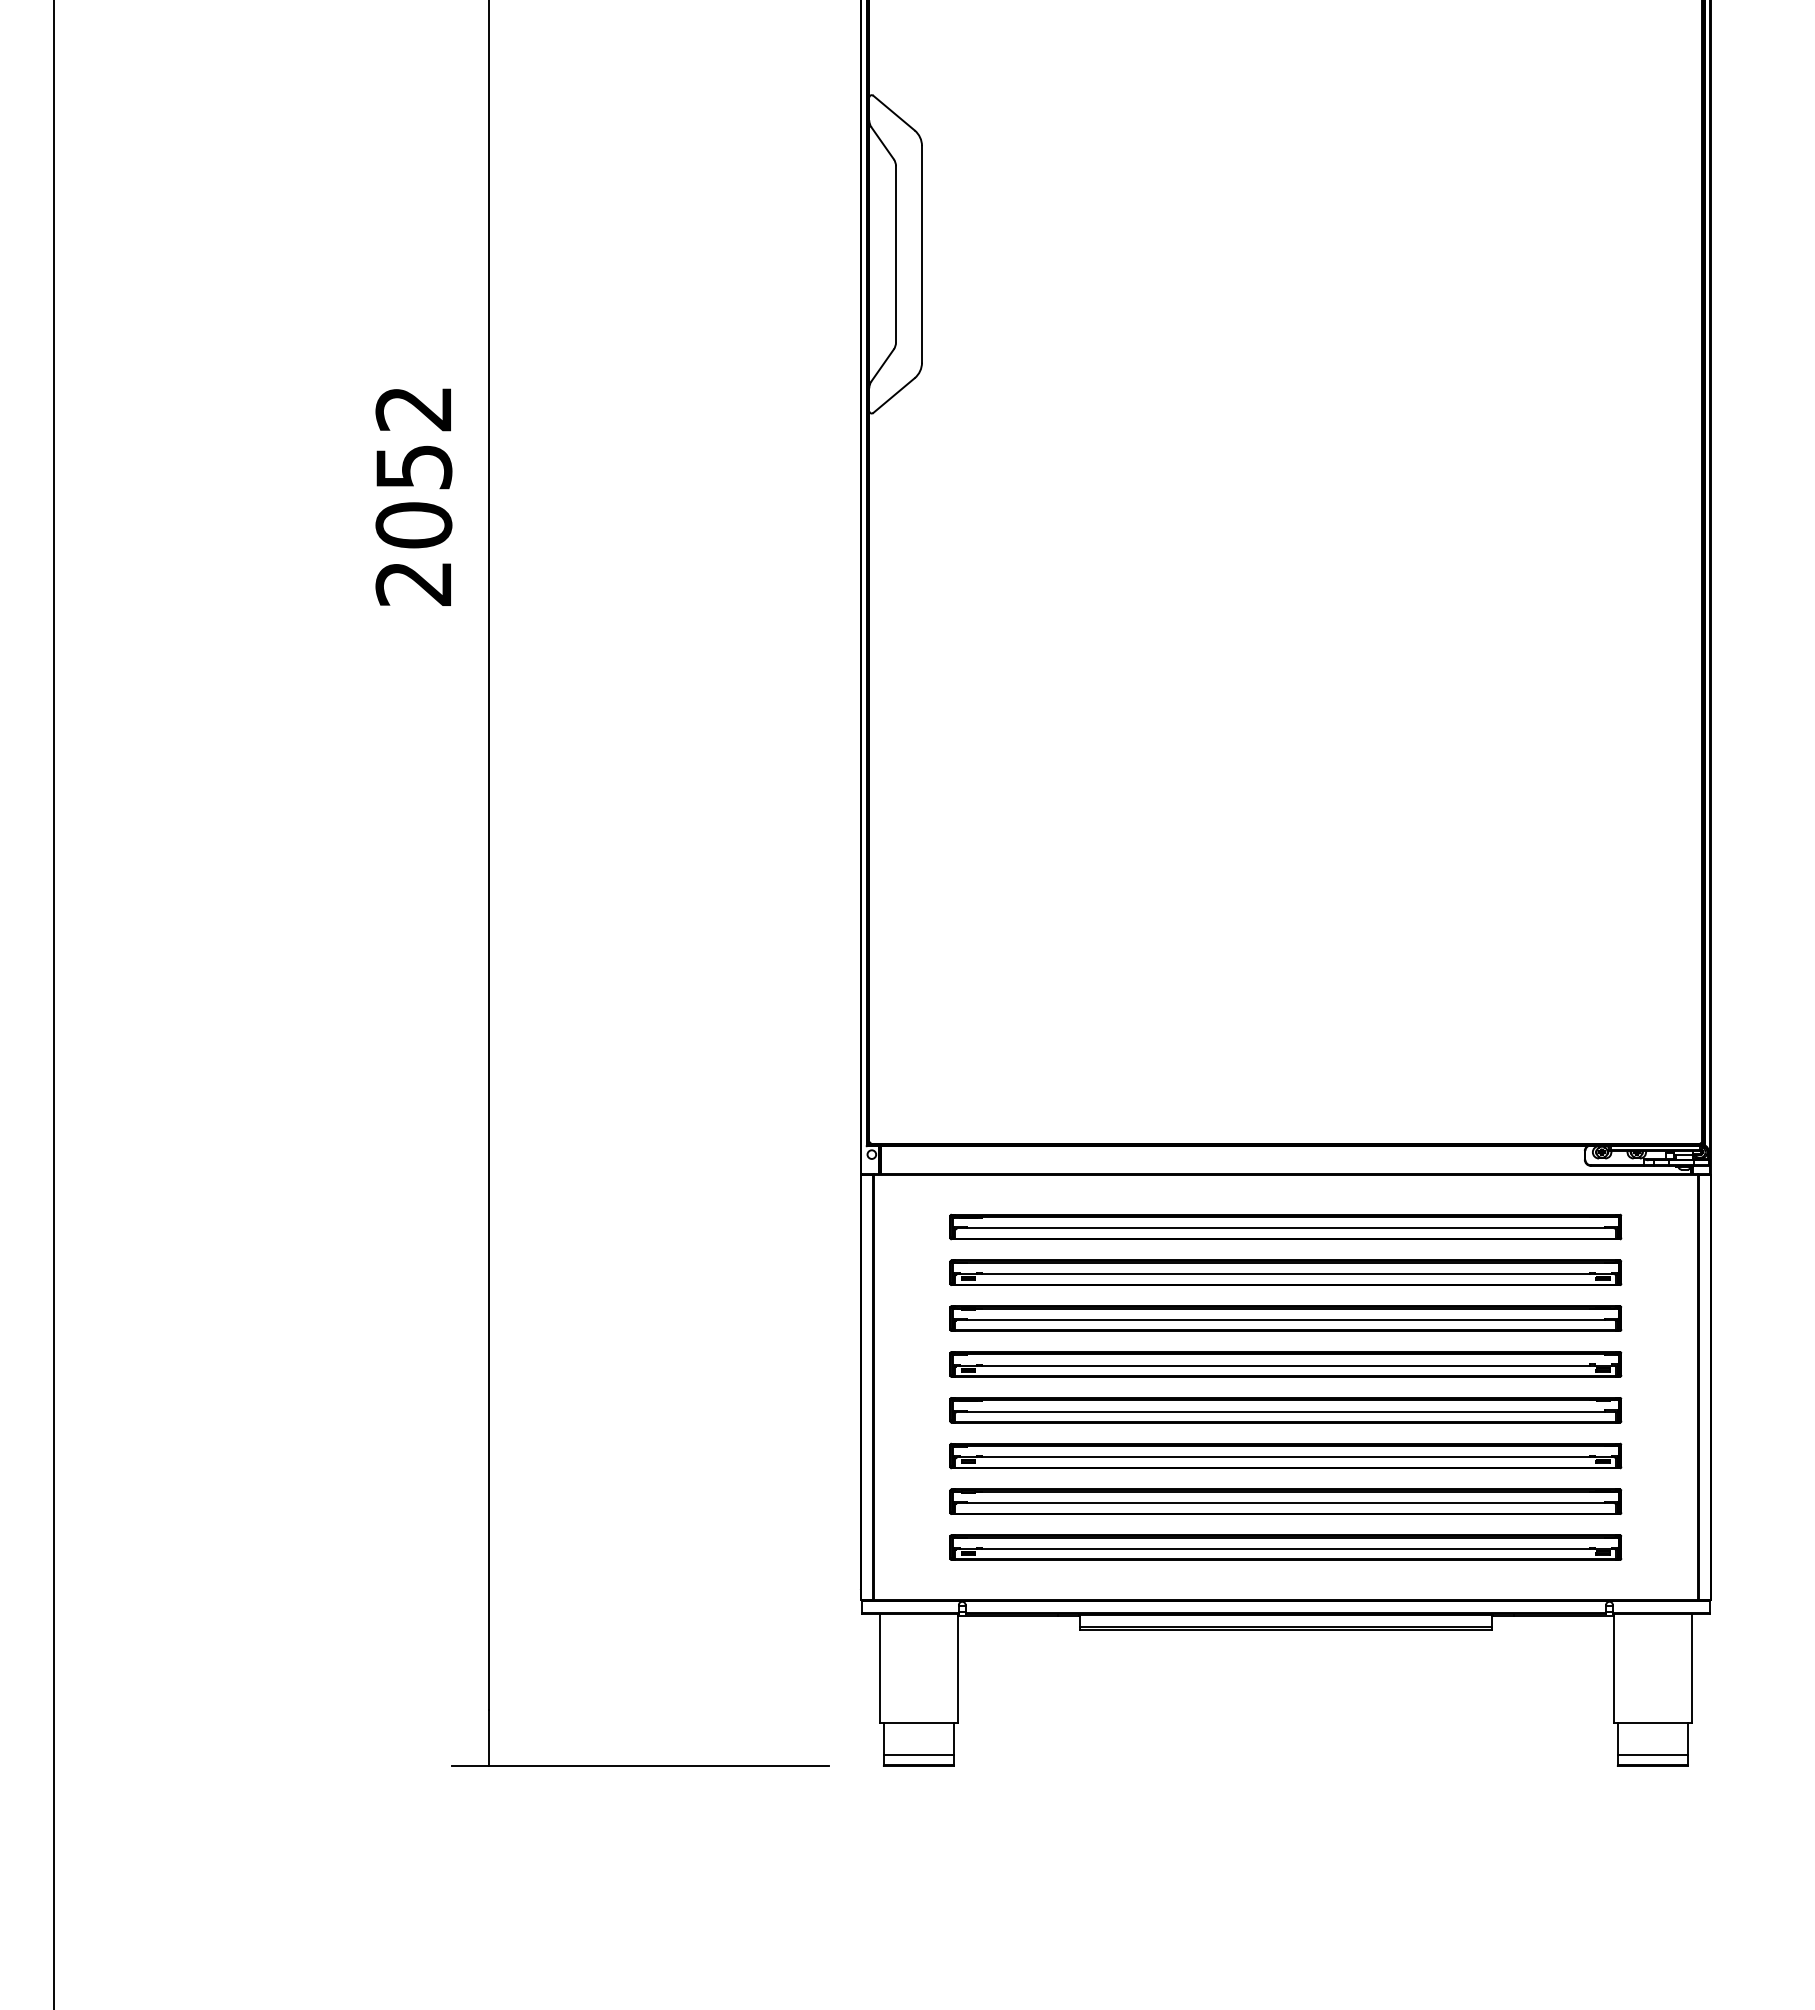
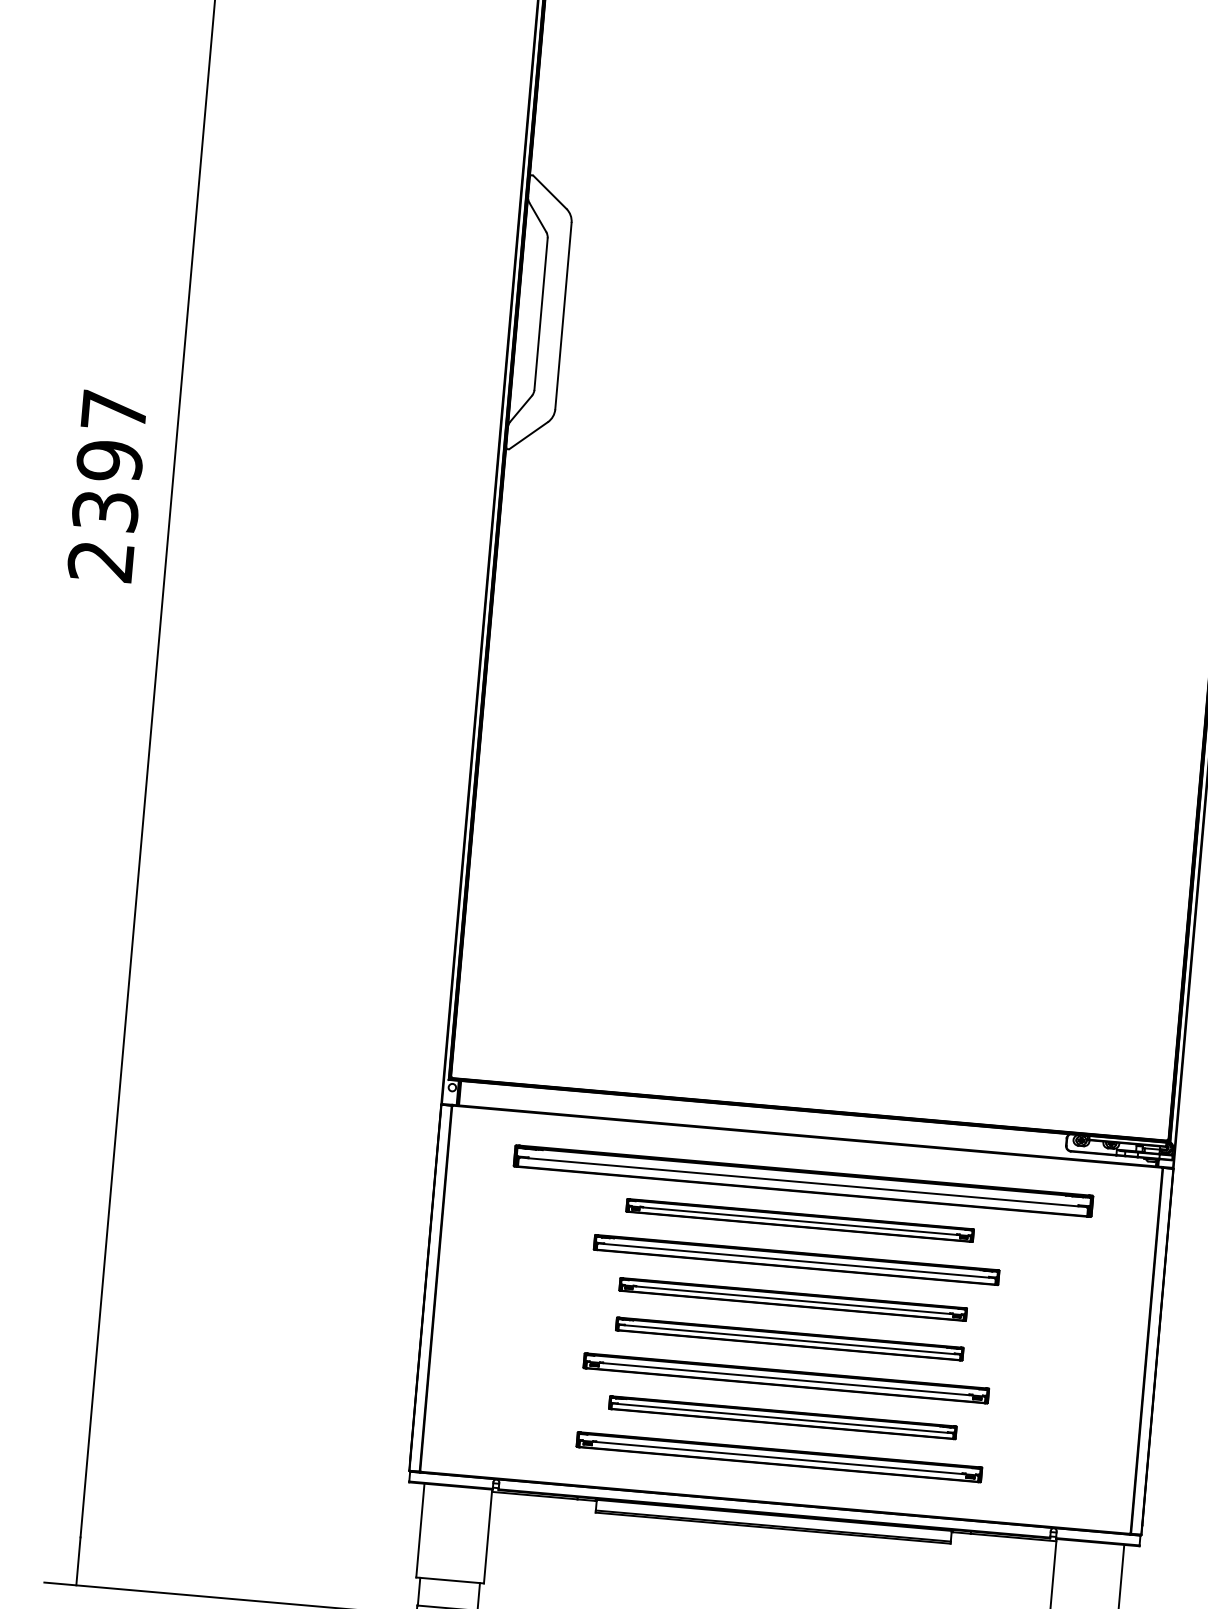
text: (413, 467) -> (109, 461), 2052 -> 2397
part: (1285, 1272) -> (799, 1220), size x0.6
part: (1285, 1318) -> (796, 1259), size x0.7
part: (1285, 1364) -> (792, 1299), size x0.6
part: (1285, 1410) -> (789, 1339), size x0.6
part: (1285, 1455) -> (785, 1377), size x0.7
part: (1285, 1501) -> (782, 1417), size x0.6
part: (1285, 1547) -> (779, 1457), size x0.7

